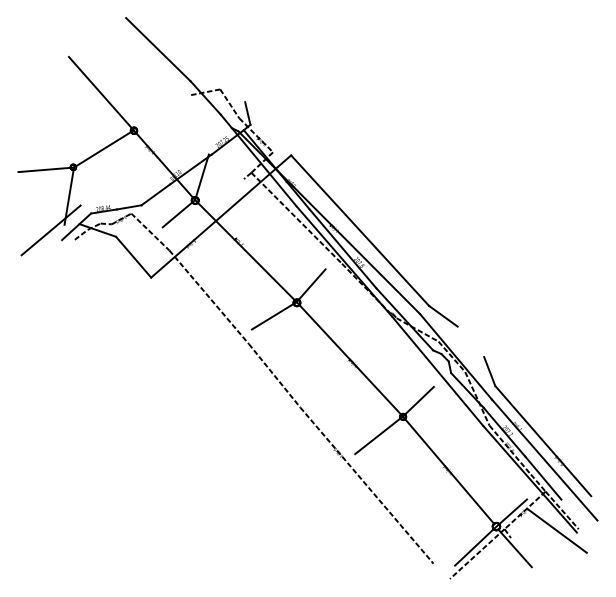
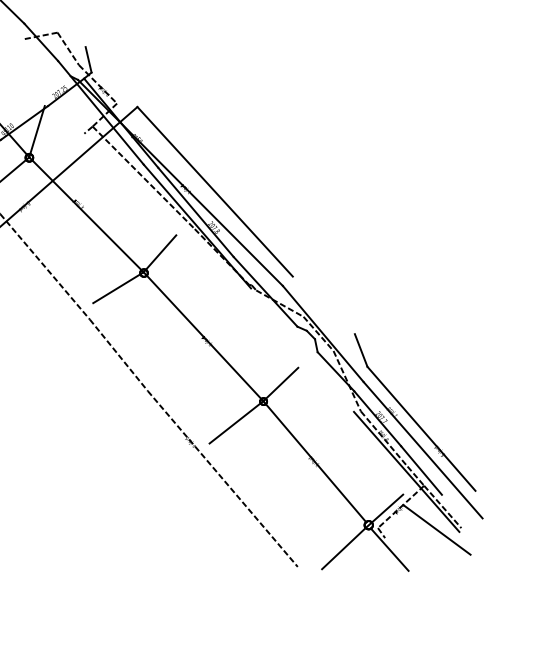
line: (443, 315) -> (309, 287), removed
line: (437, 371) -> (302, 350), removed
line: (476, 553) -> (346, 555), removed

